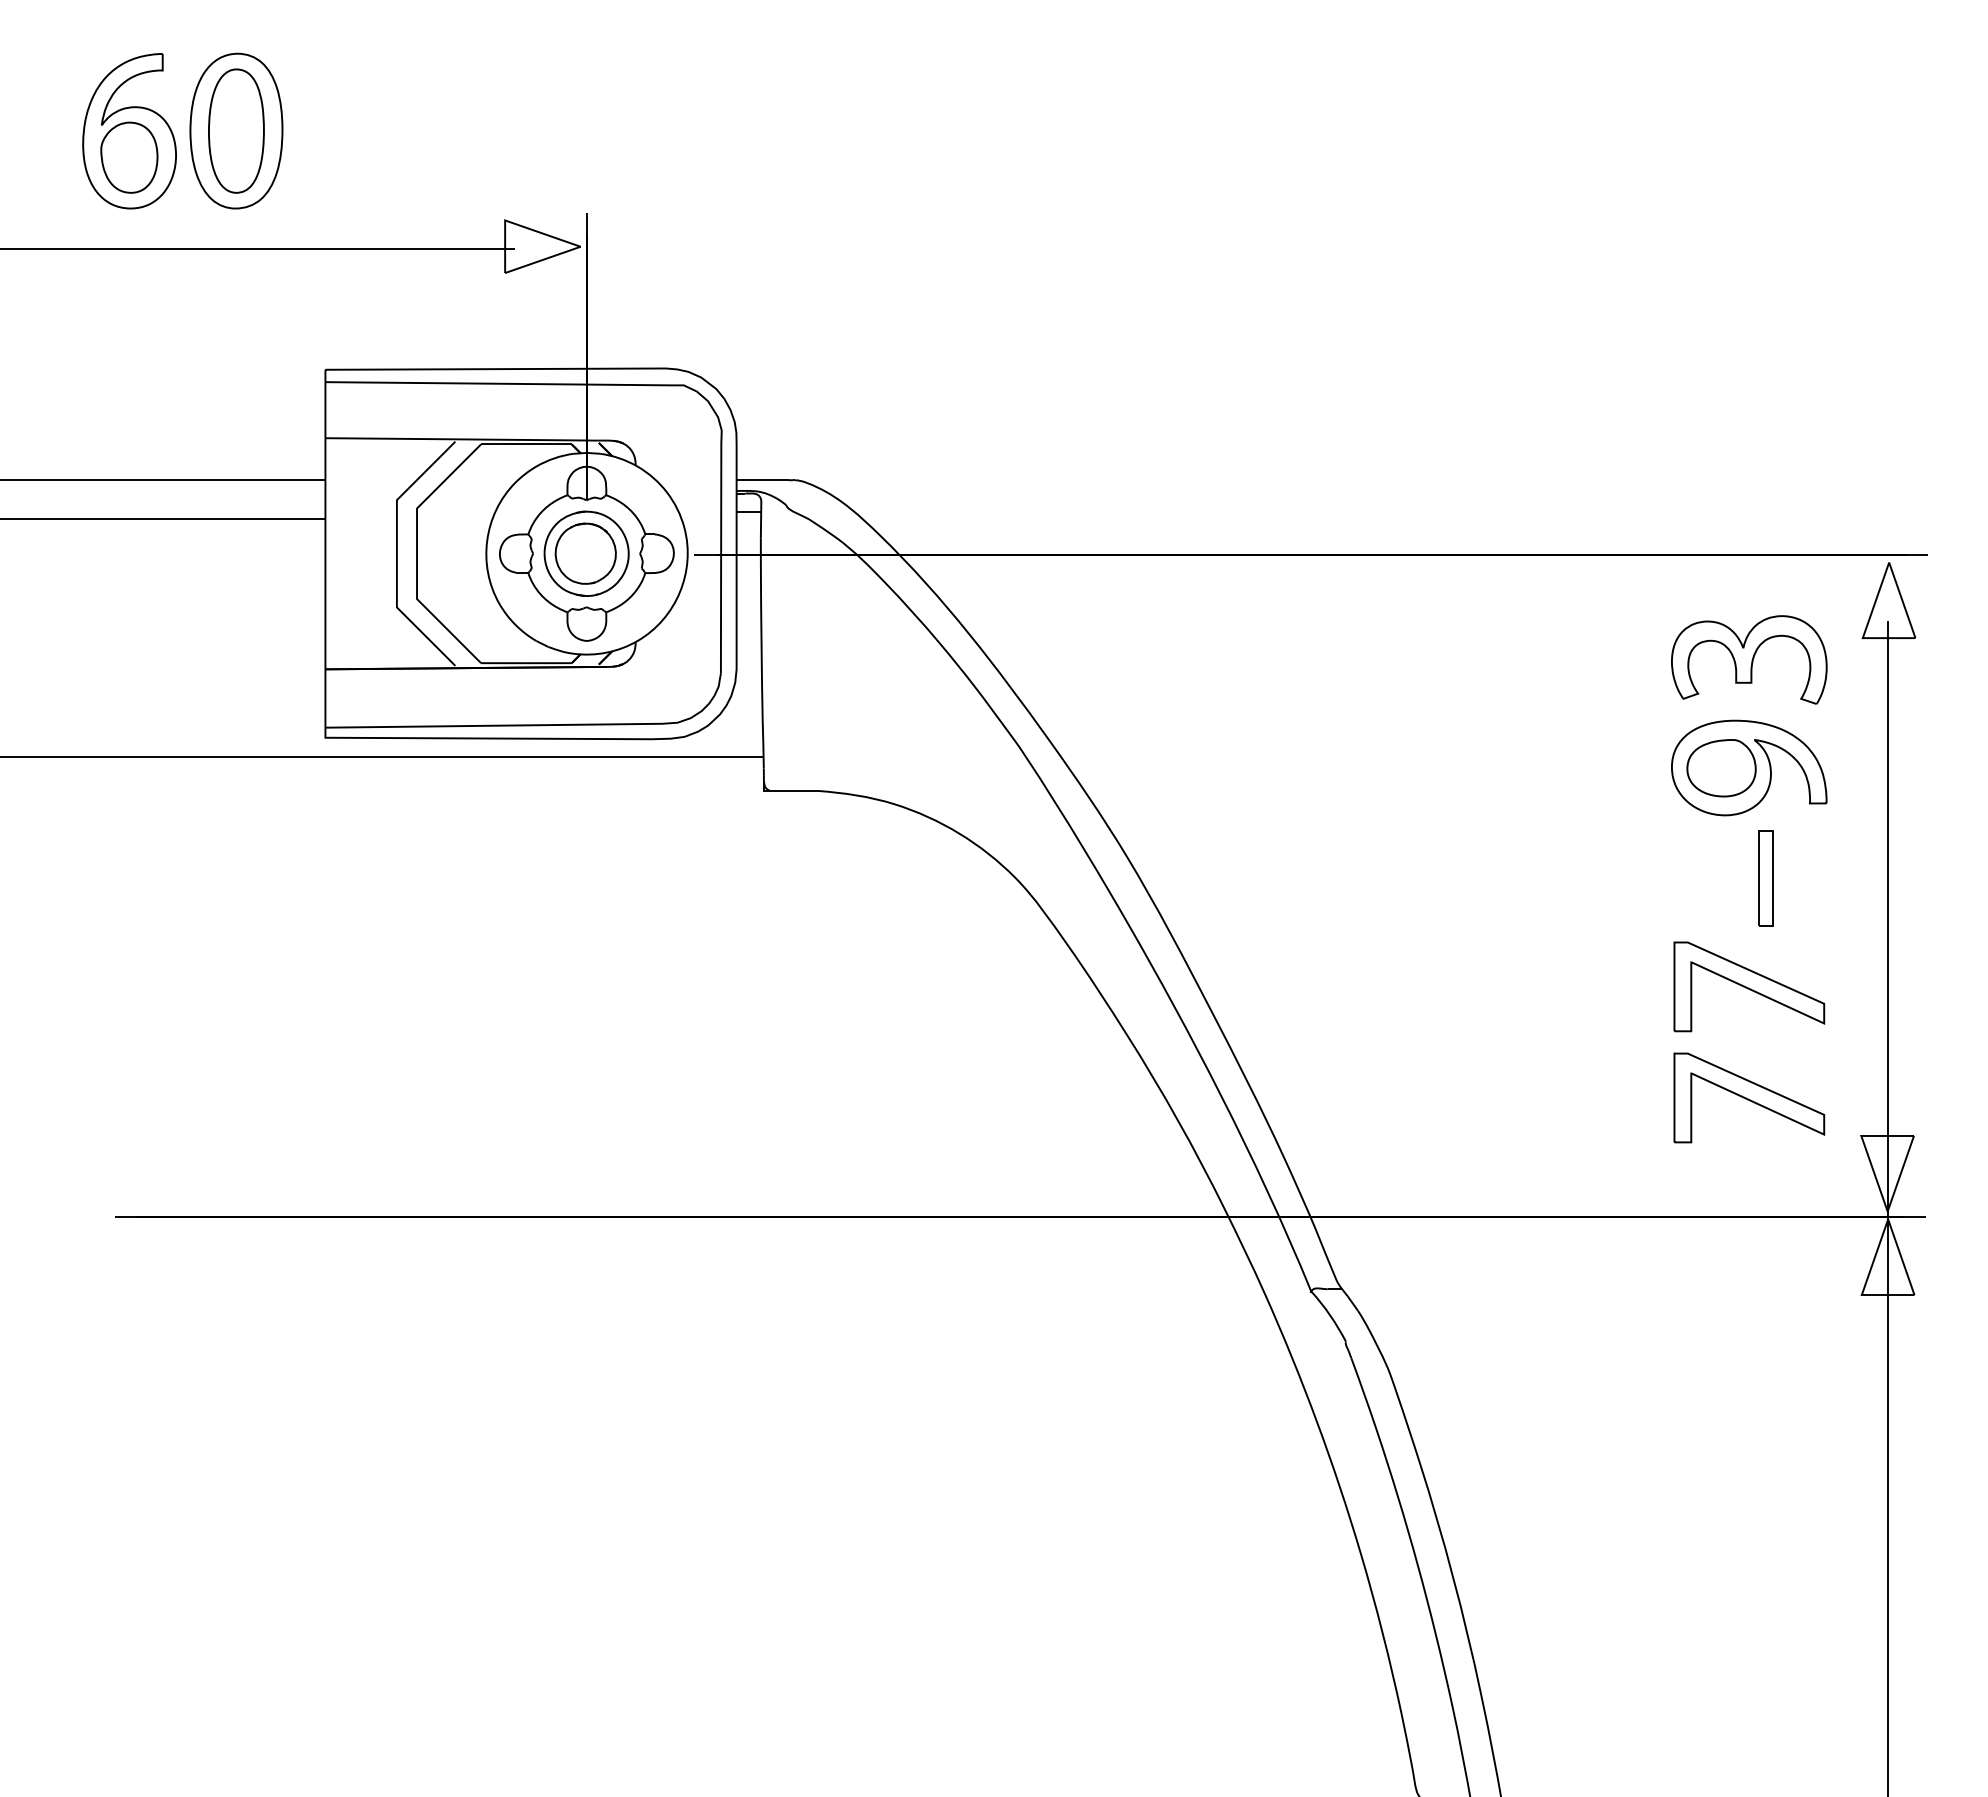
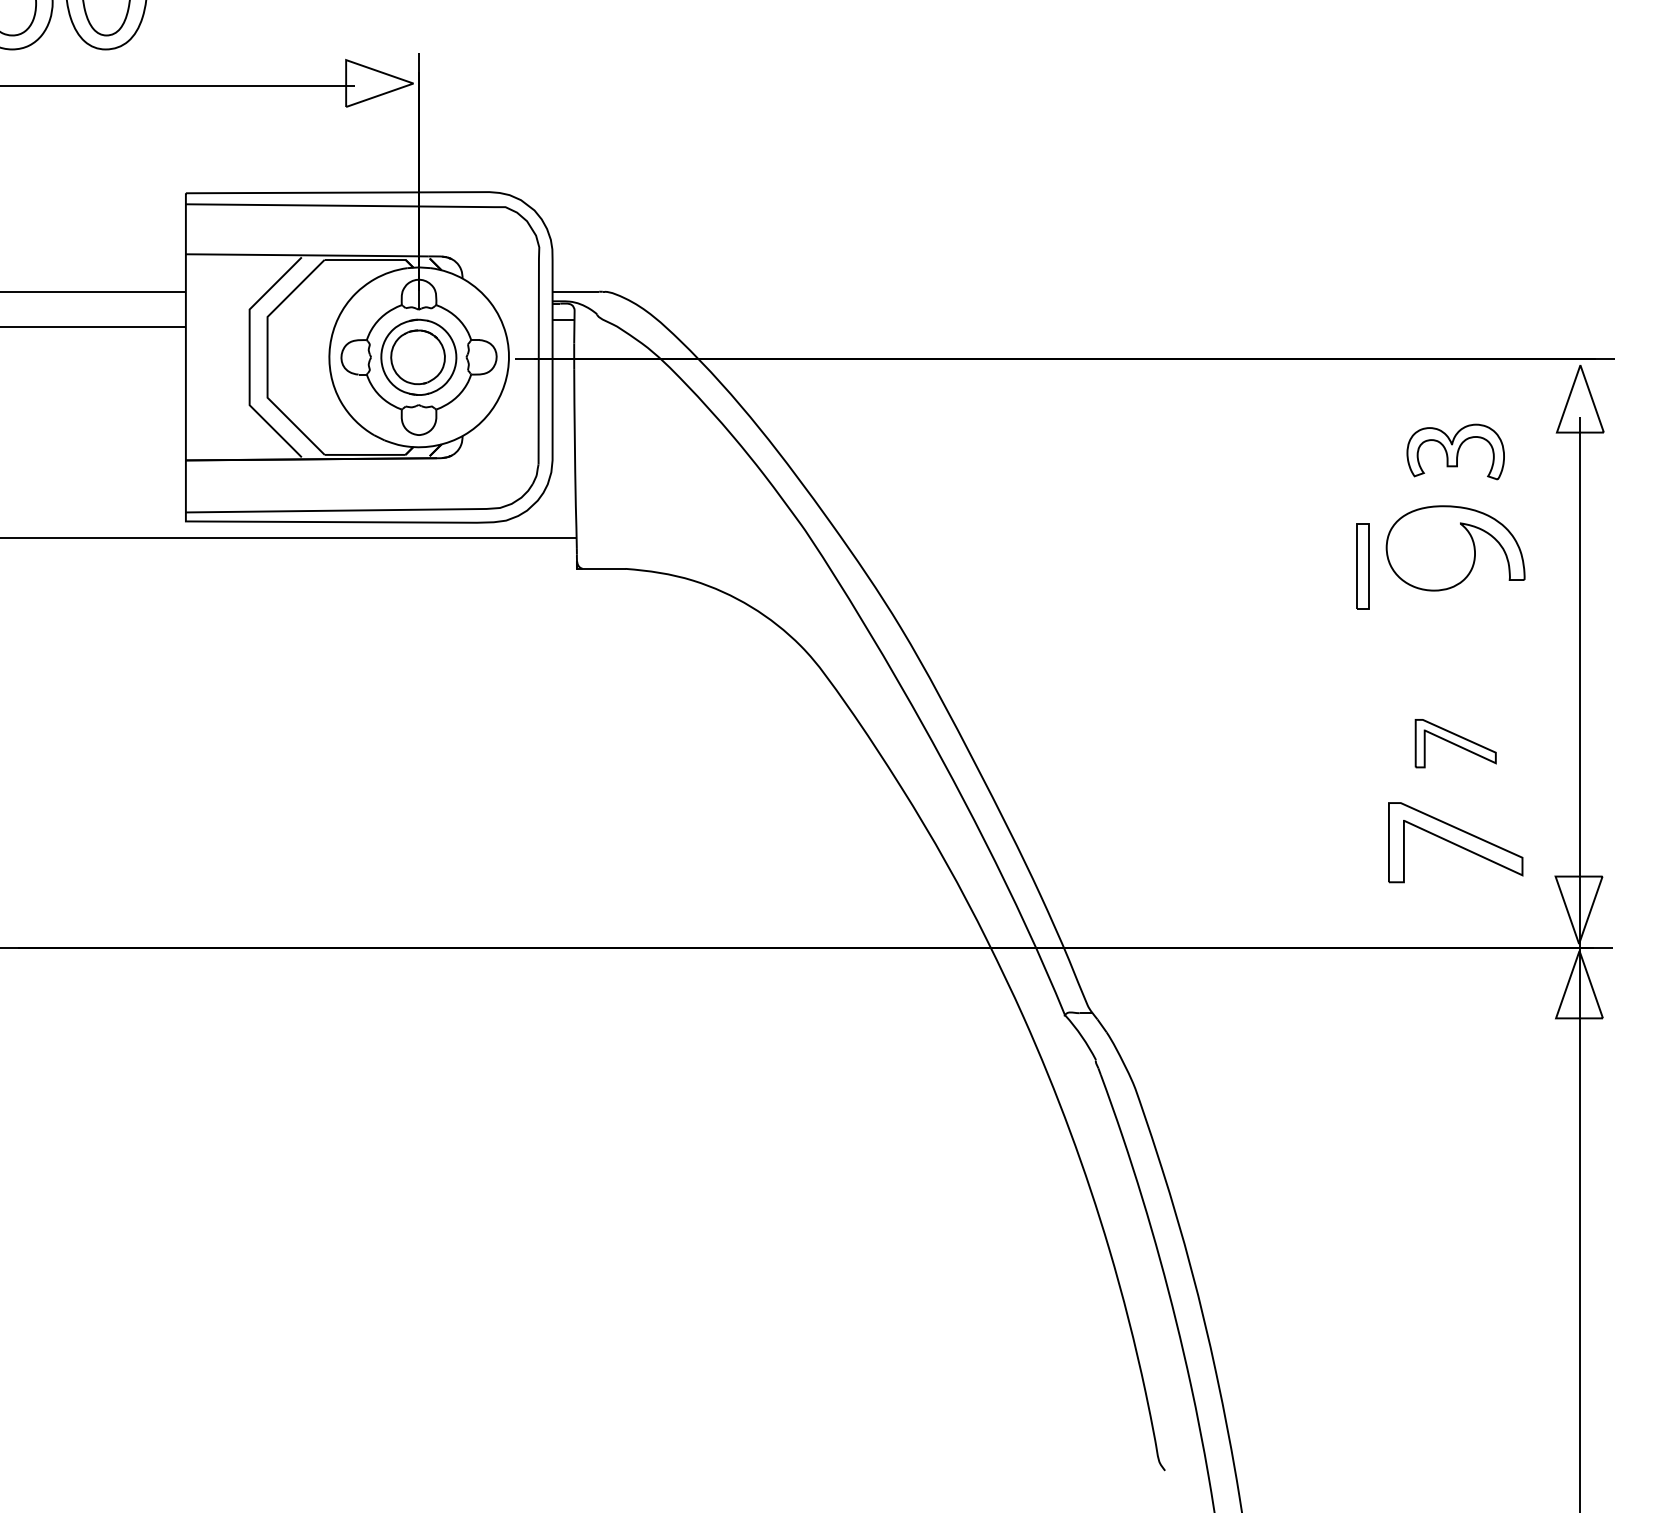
part: (1749, 659) -> (1455, 451), size x0.7
part: (1721, 768) -> (1430, 548), removed
part: (1765, 878) -> (1363, 566), moved
part: (1749, 986) -> (1455, 743), size x0.6

